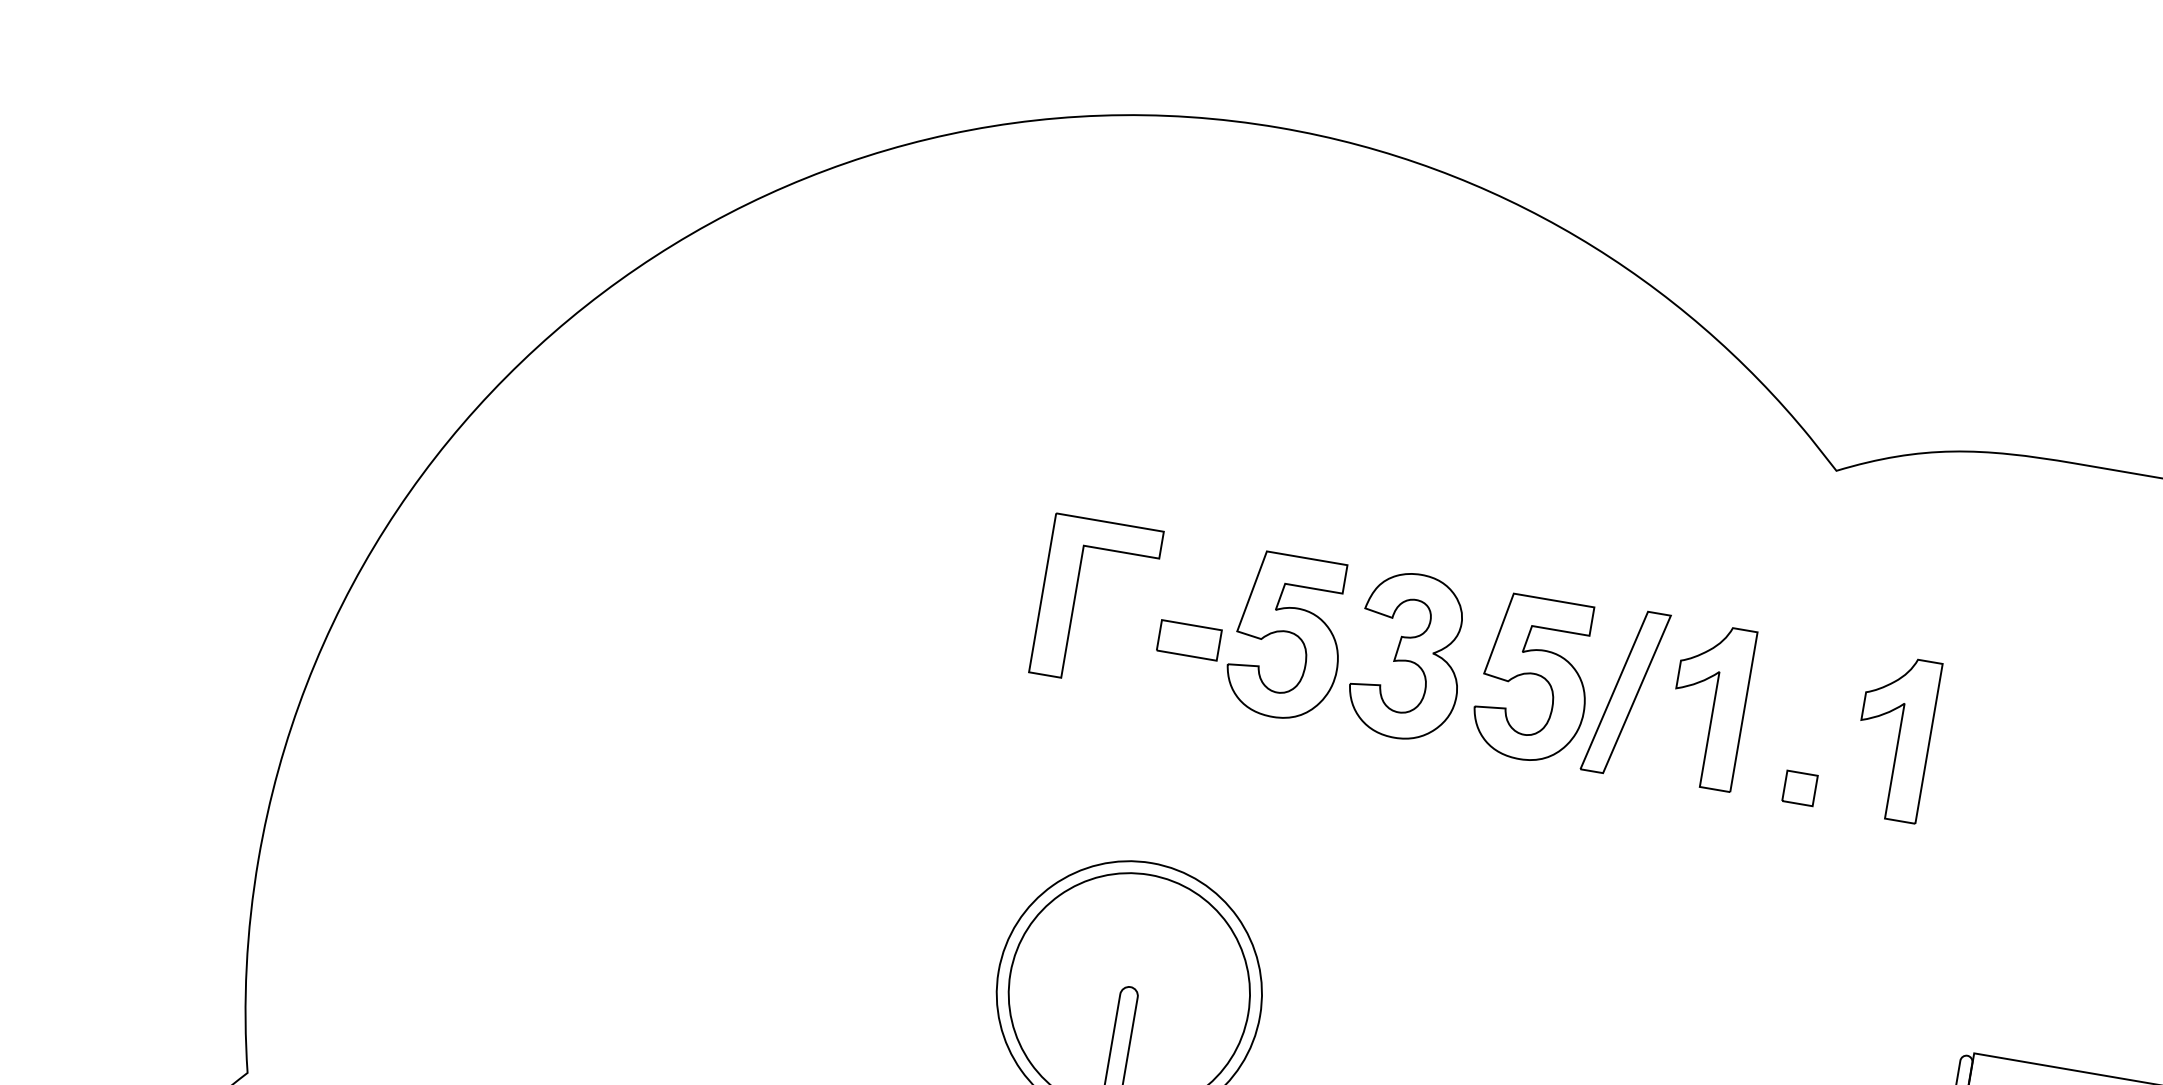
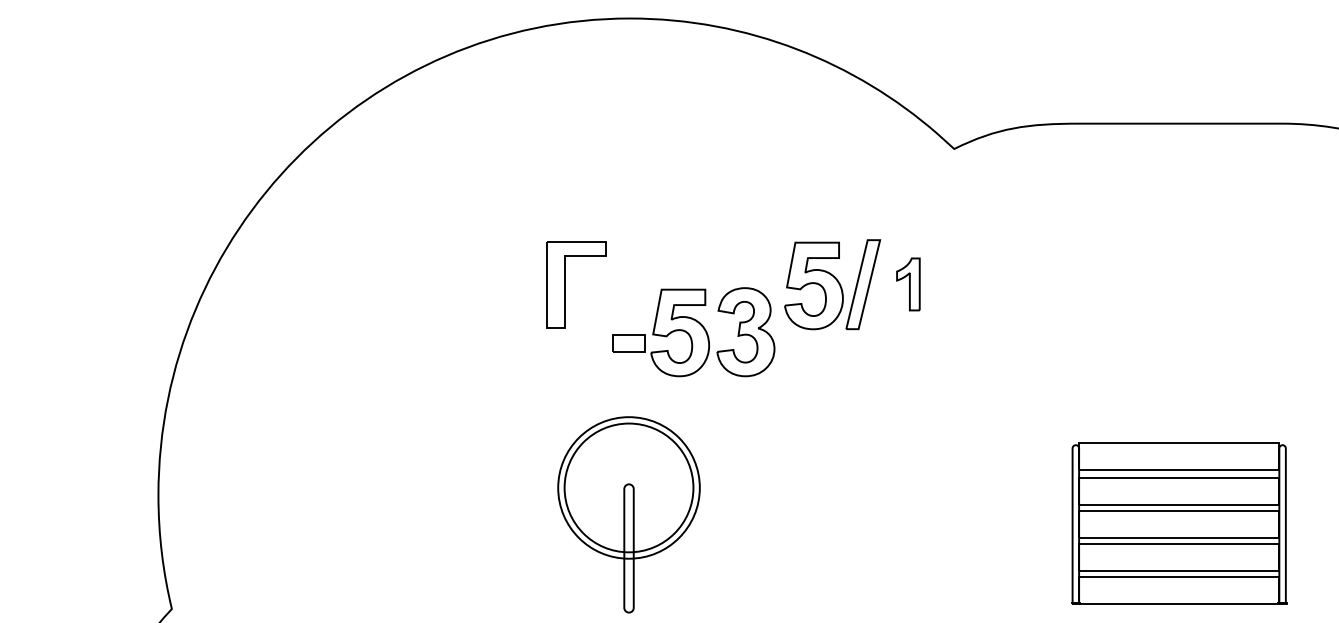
part: (1312, 640) -> (693, 332), moved
part: (1709, 706) -> (908, 284), size x0.6
part: (1893, 737) -> (1008, 284), removed
part: (1799, 788) -> (963, 319), removed

